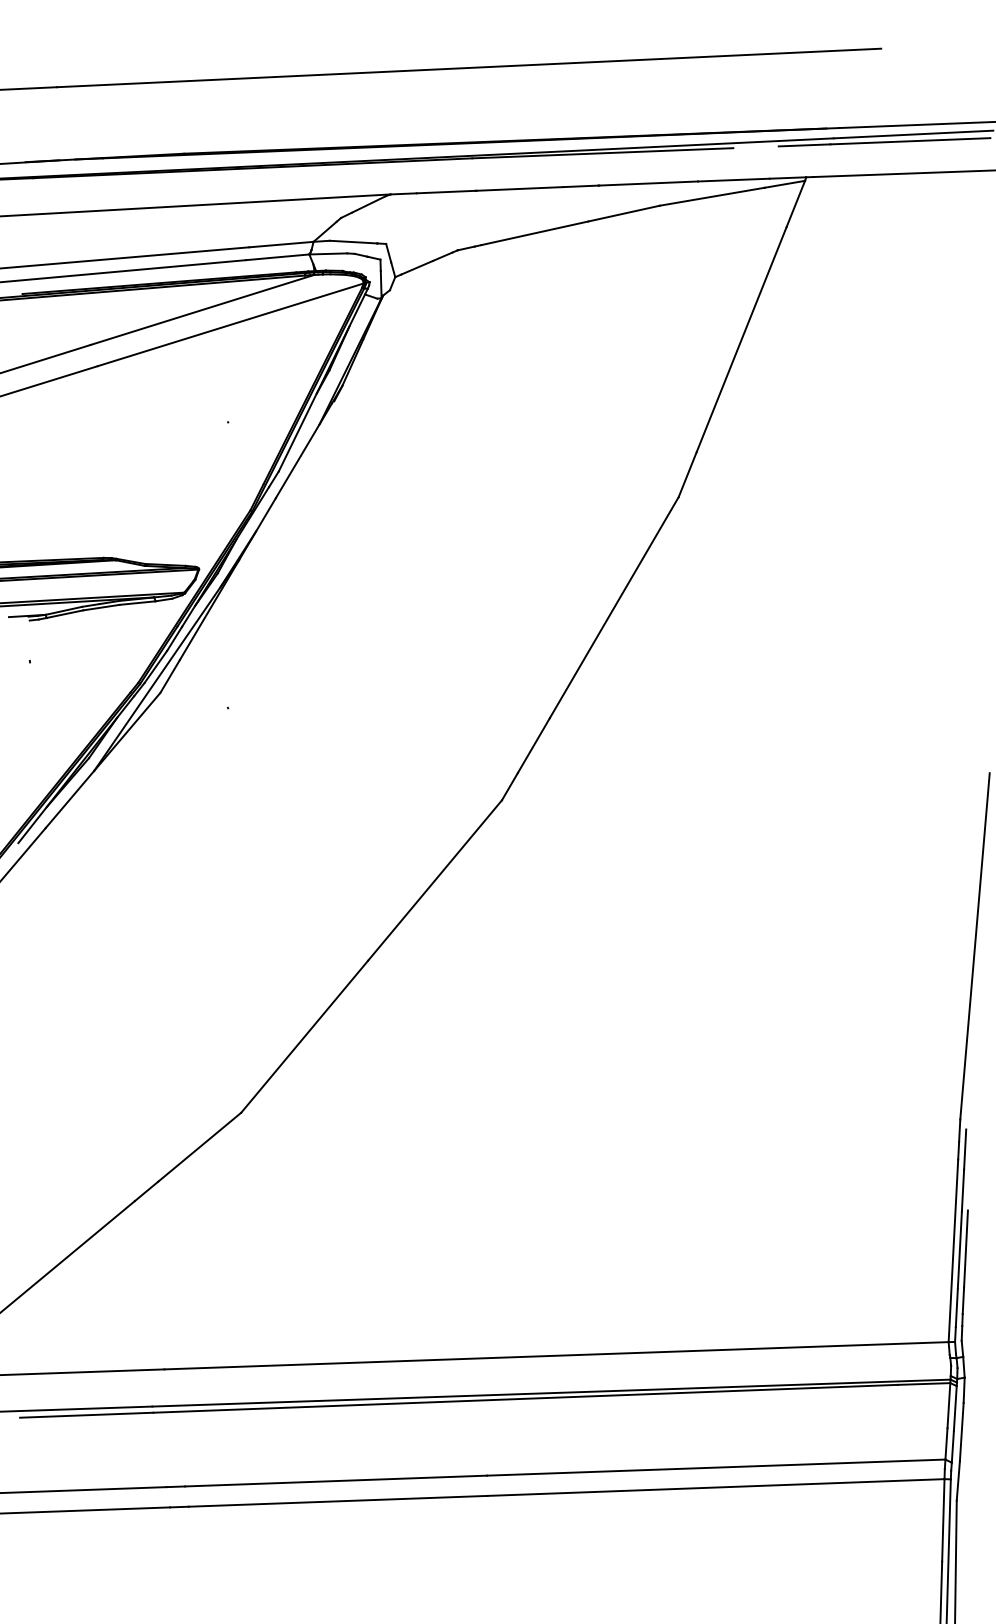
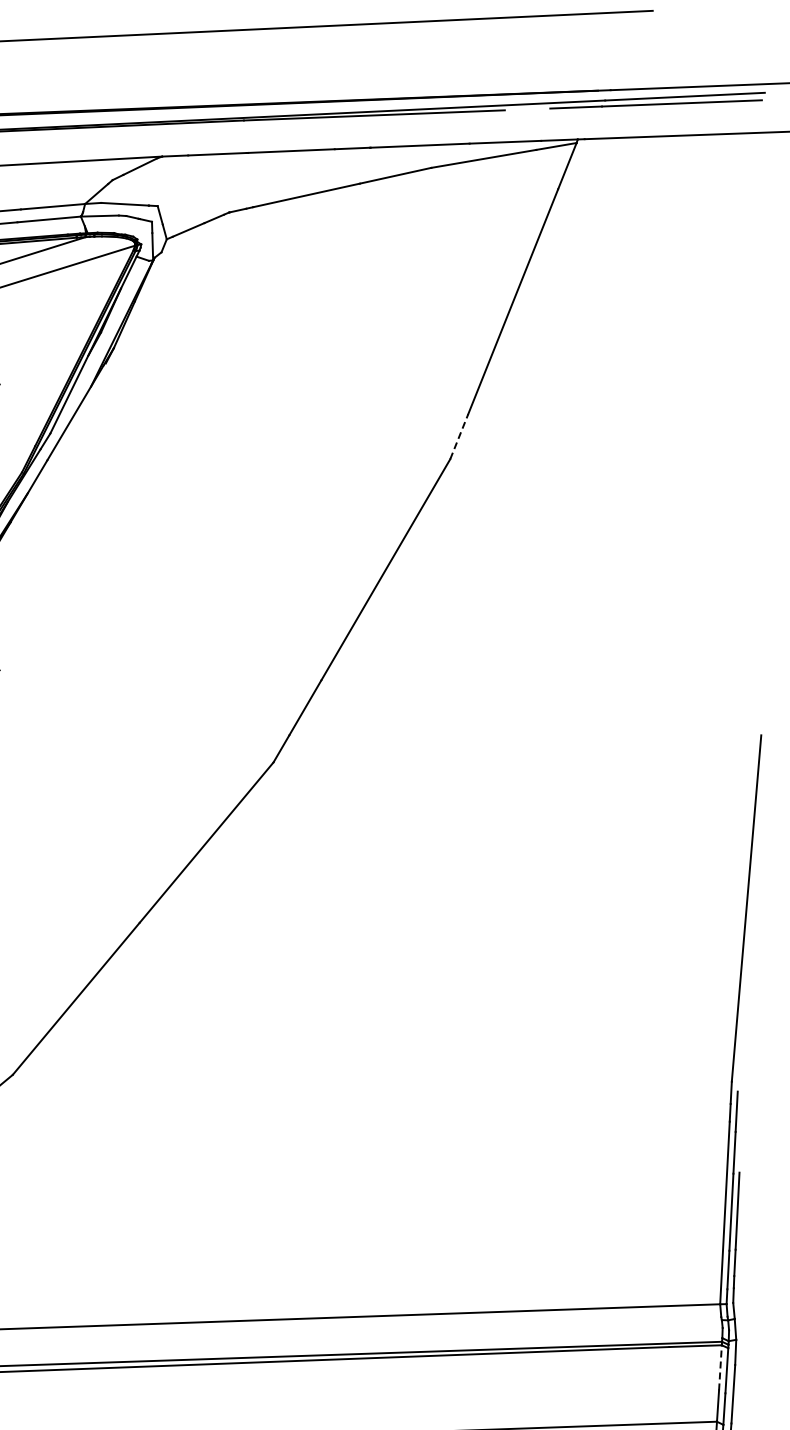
line: (687, 474) -> (459, 436), solid -> dashed
line: (948, 1405) -> (720, 1367), solid -> dashed

